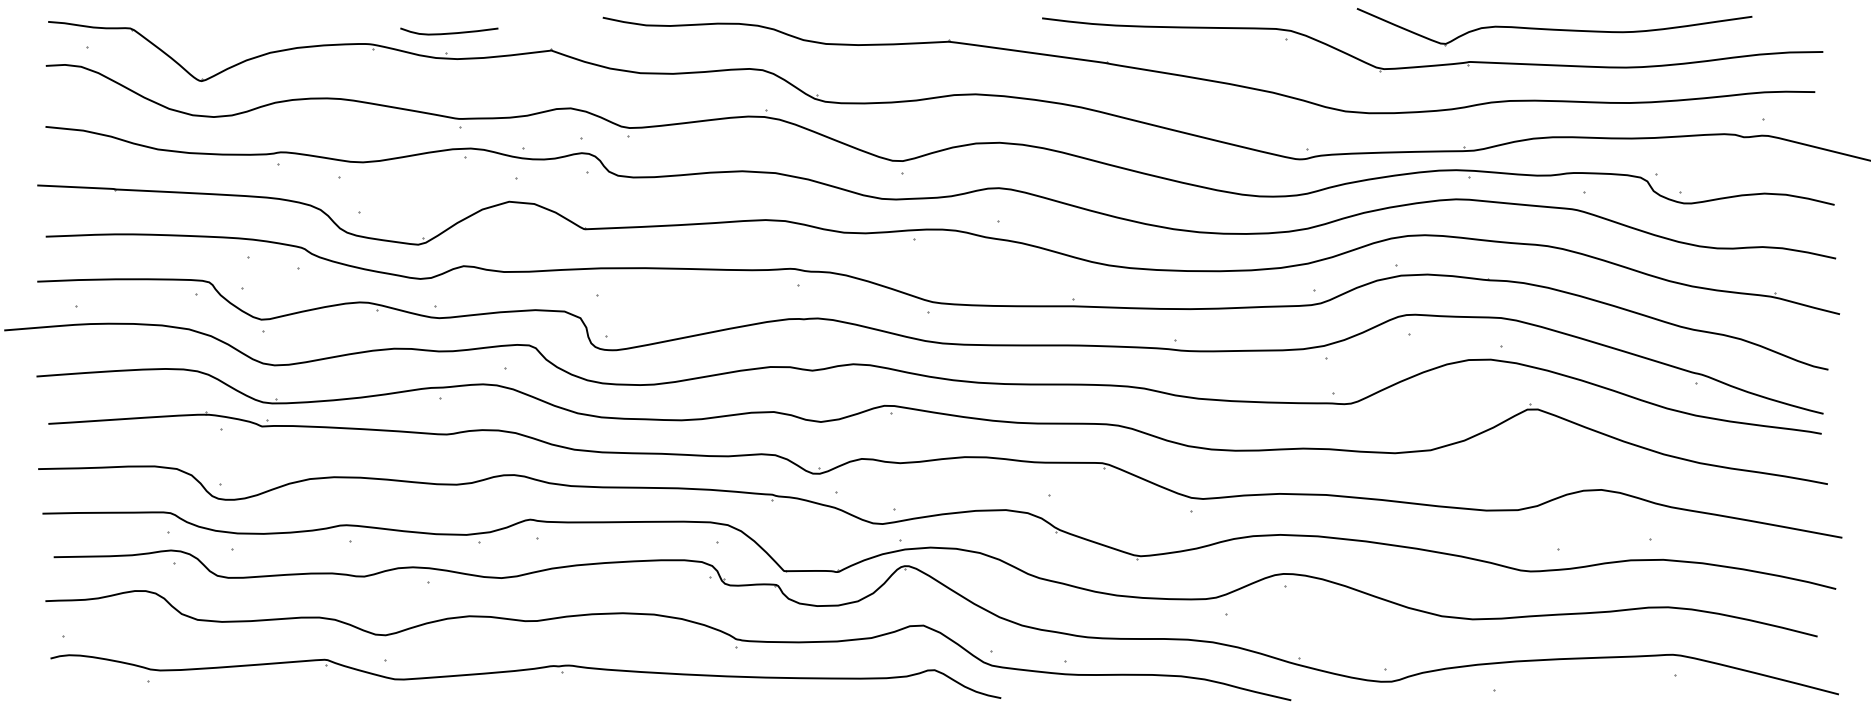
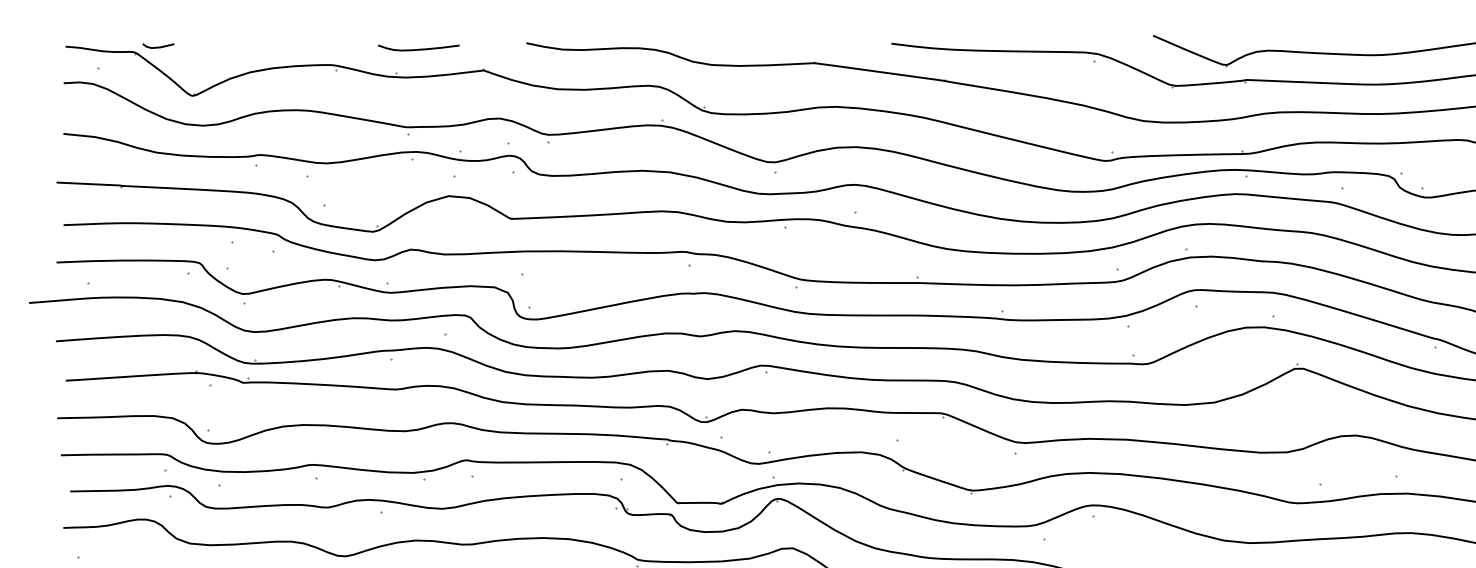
line: (159, 22) -> (158, 47), added
curve: (449, 32) -> (419, 48), moved

